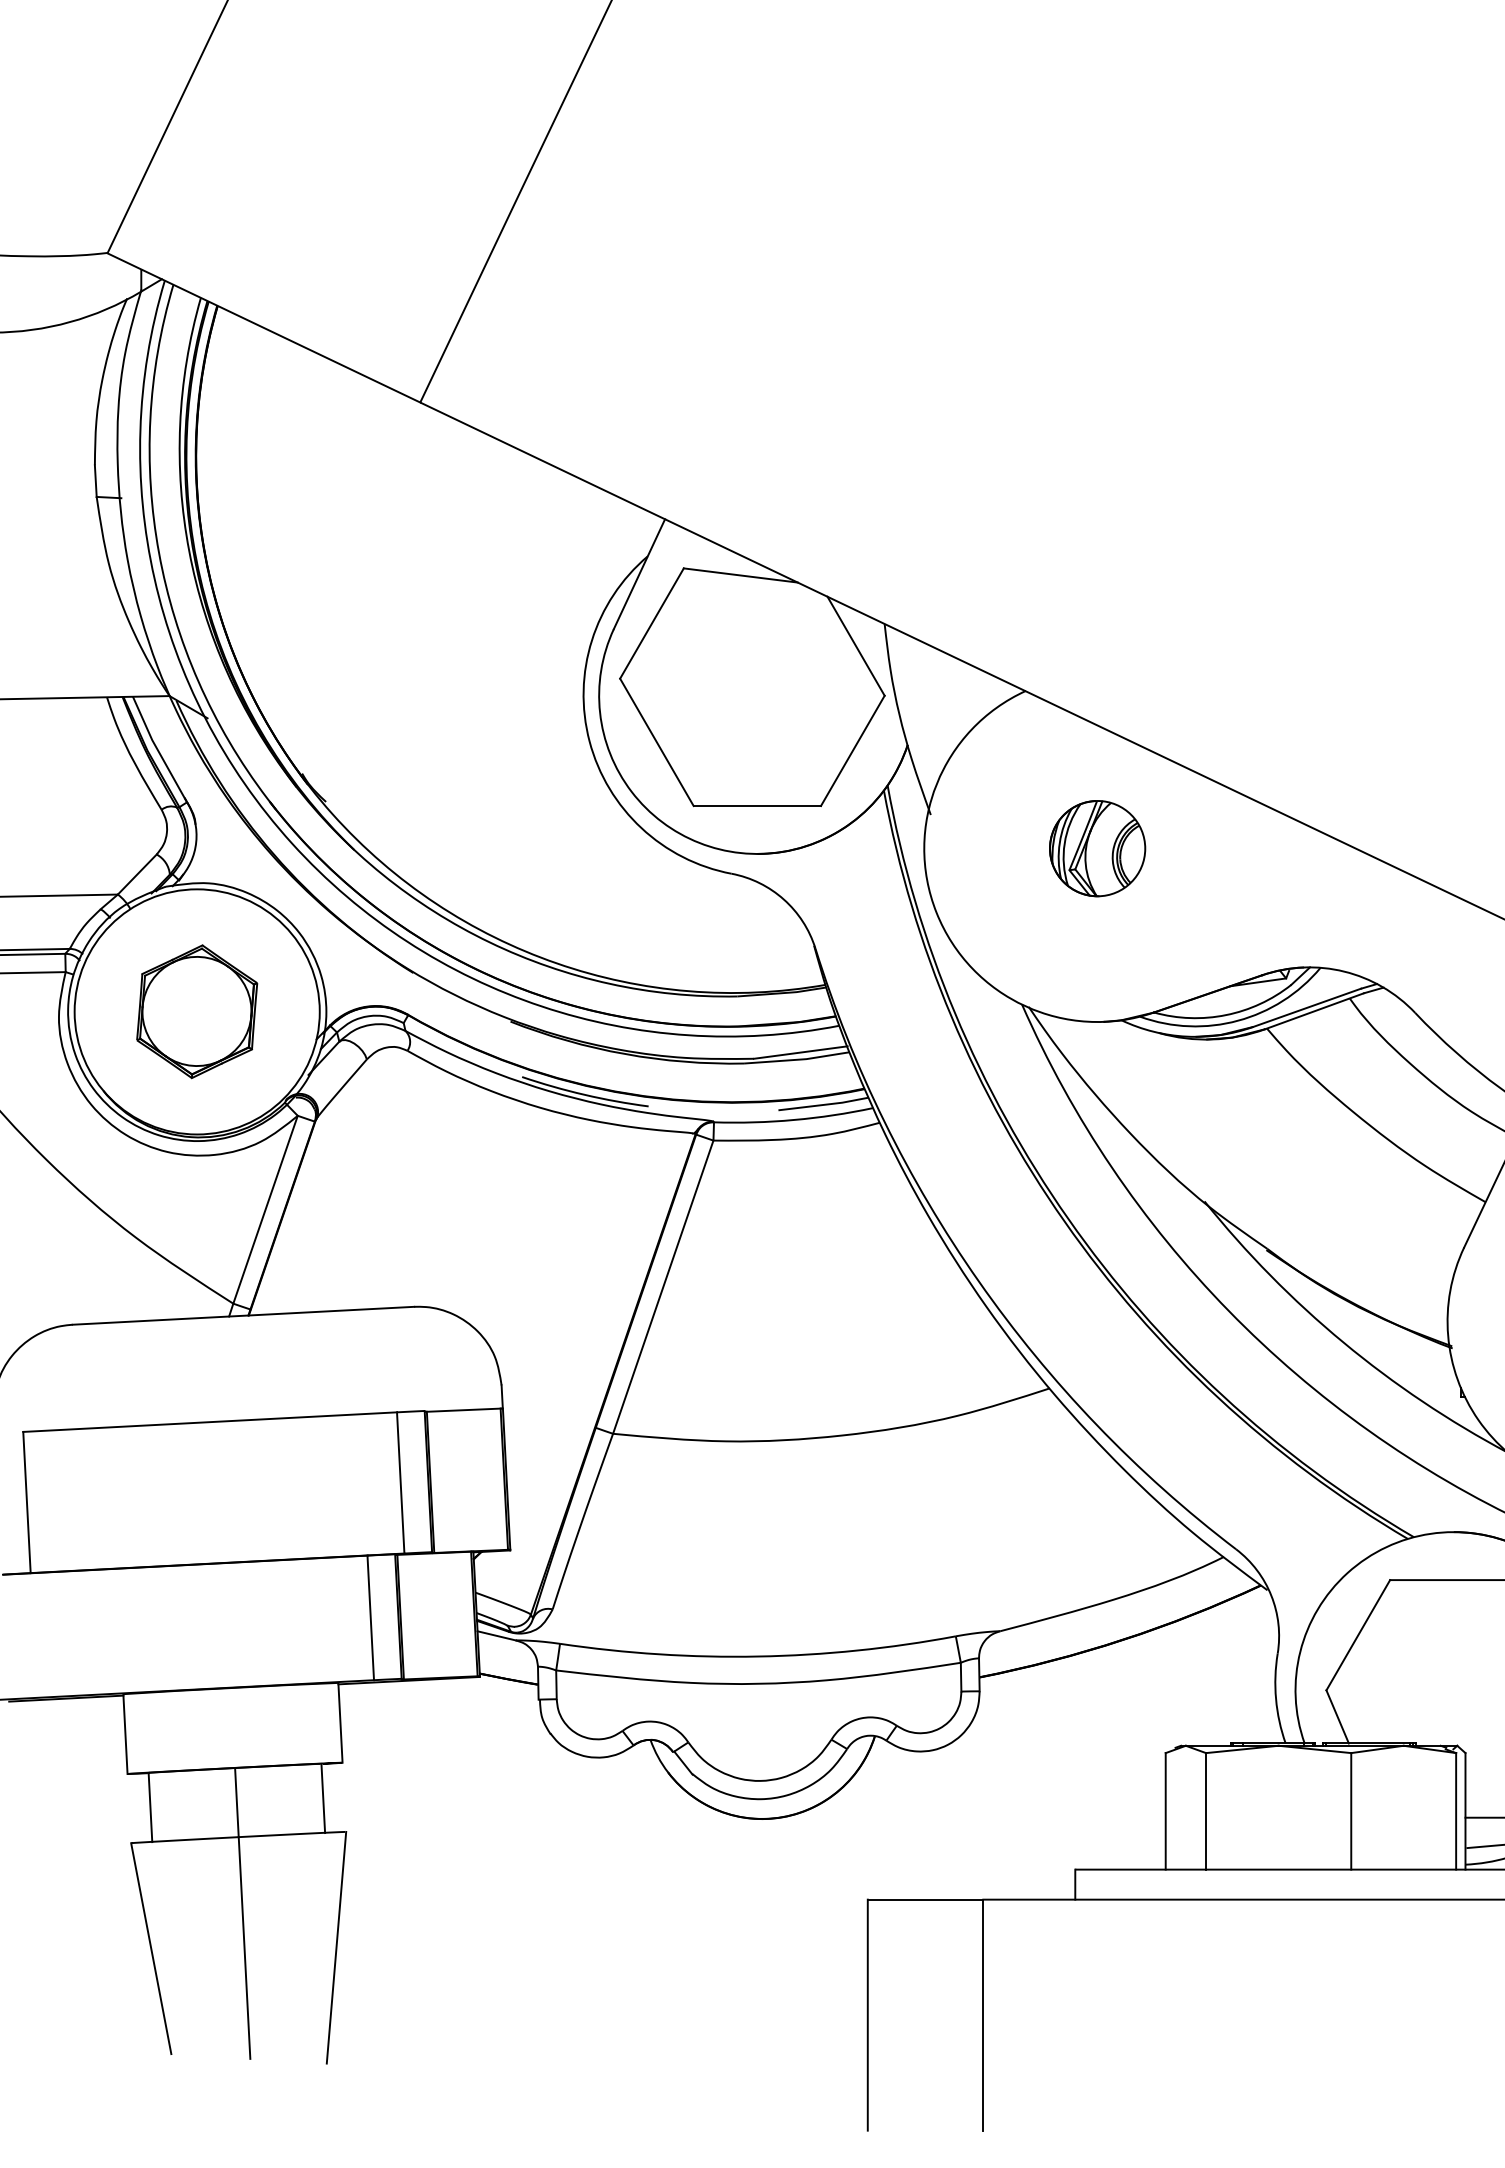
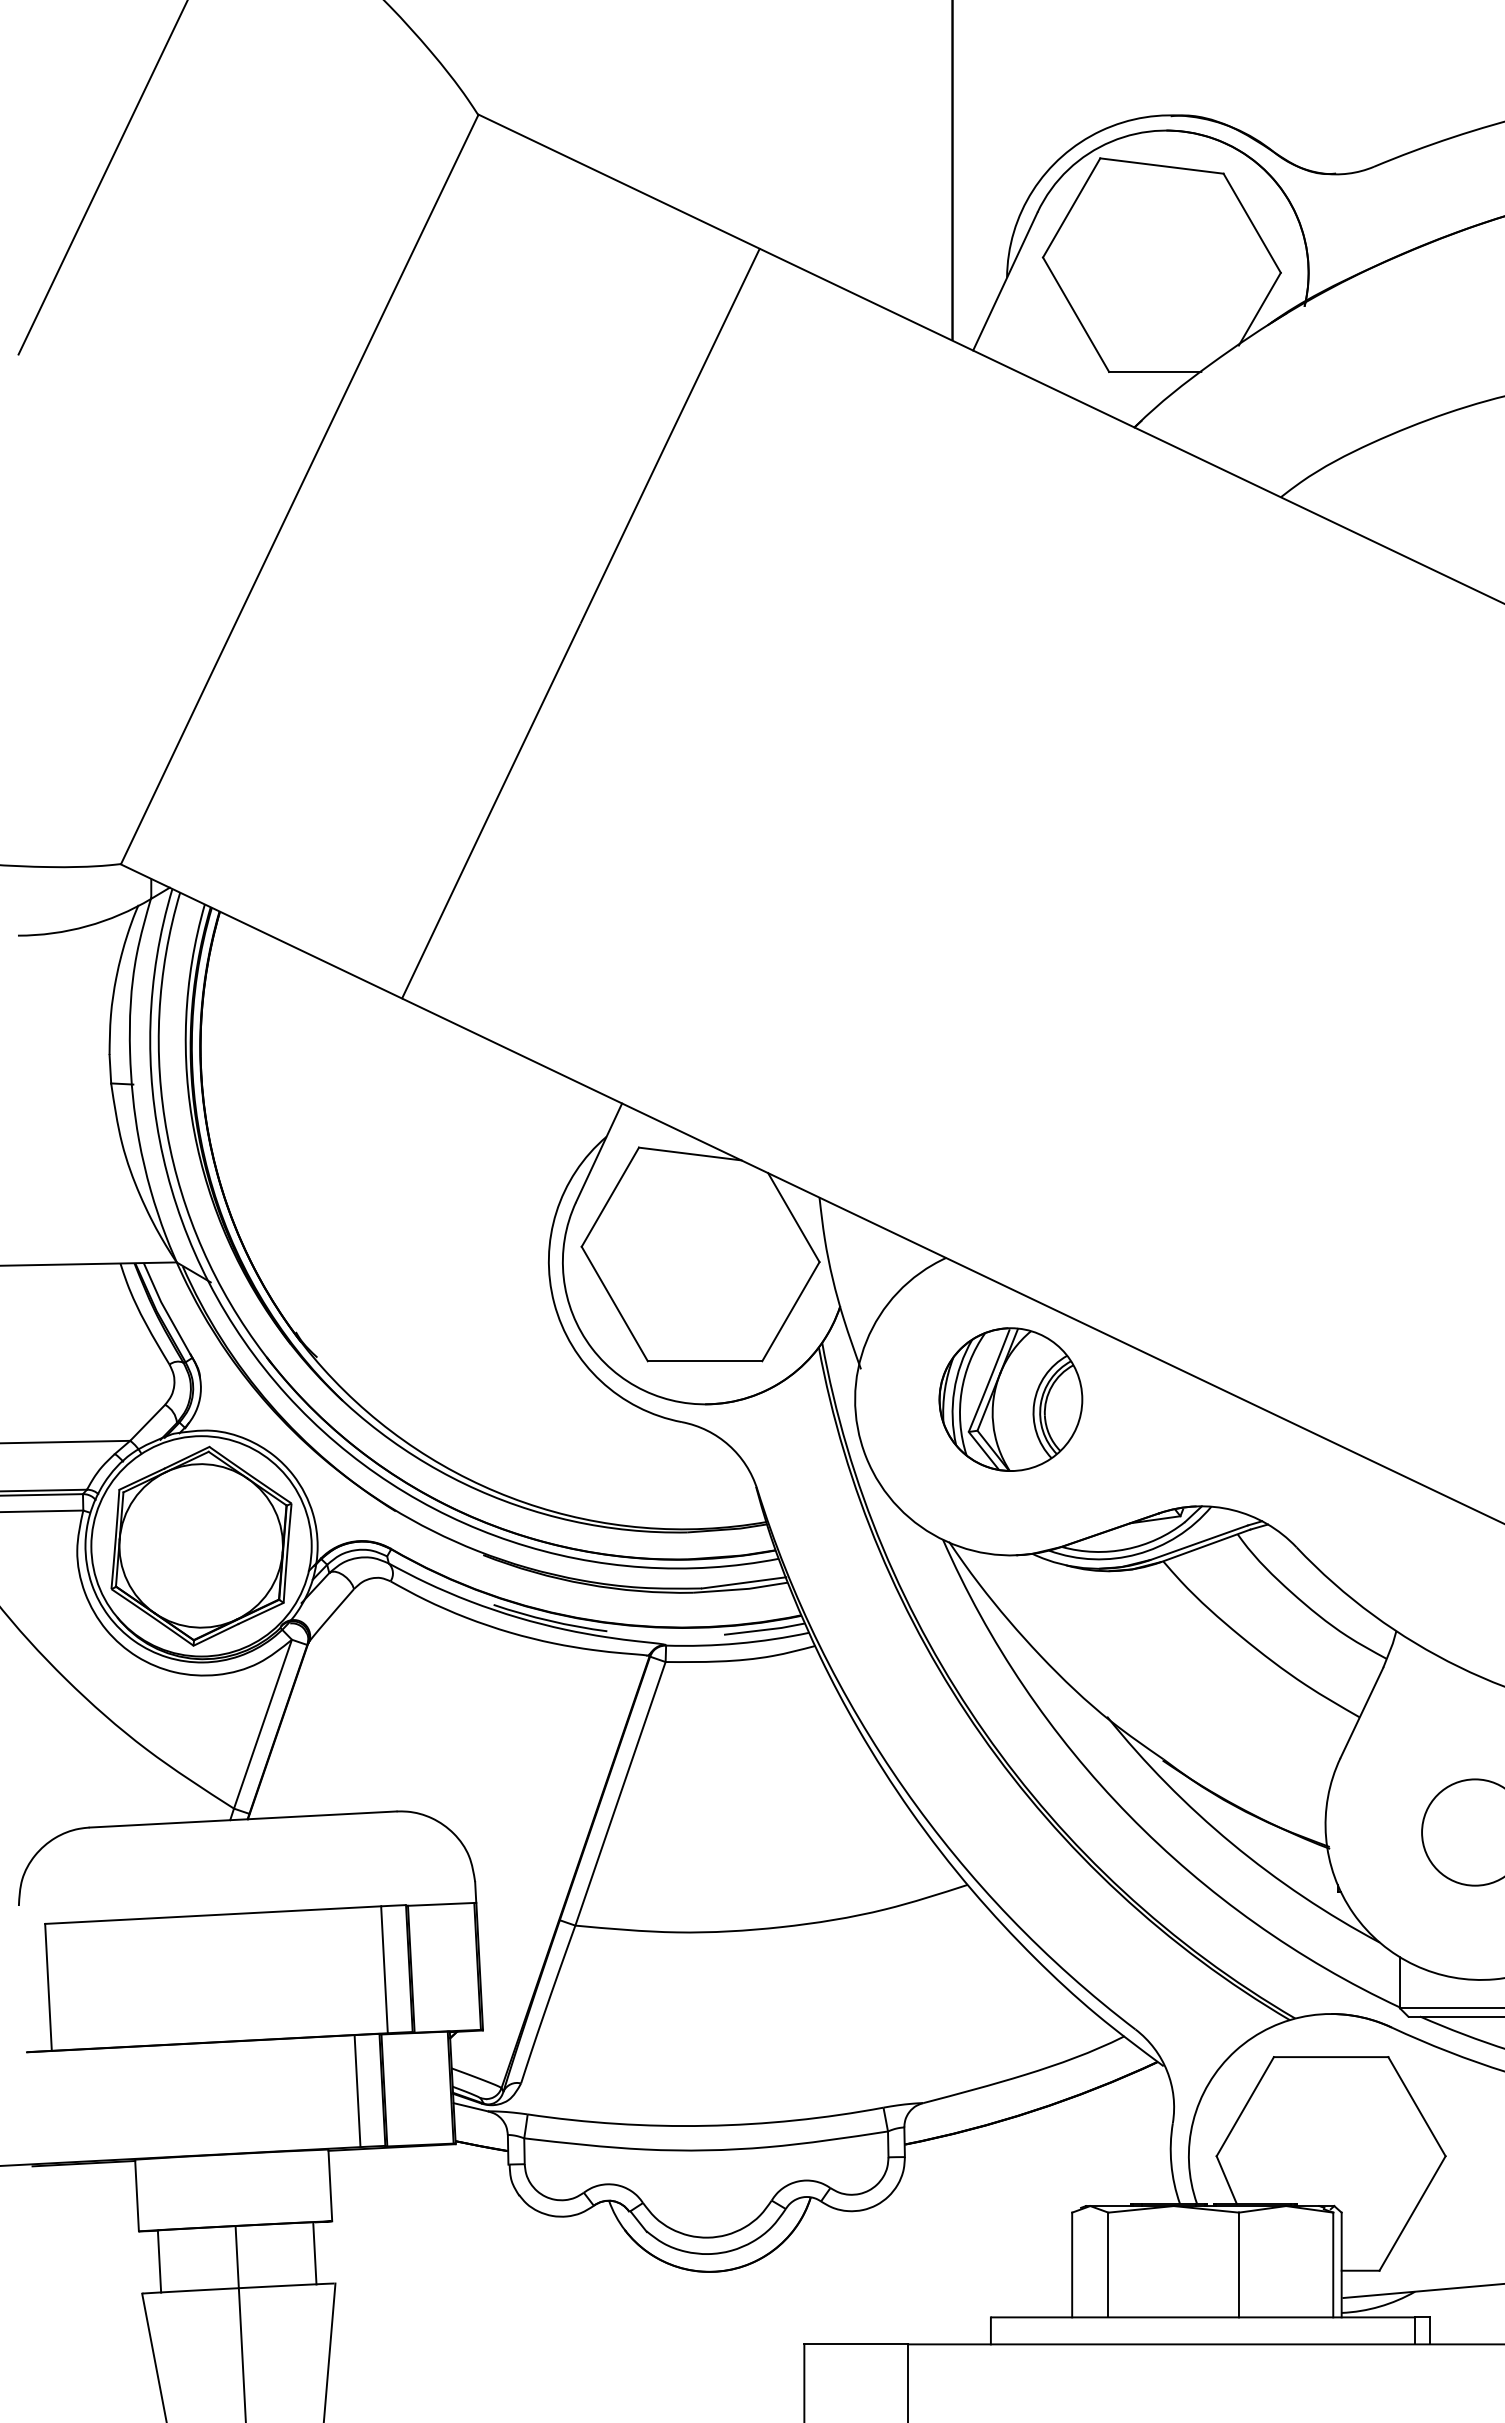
part: (1097, 848) -> (1010, 1399), size x1.67
part: (197, 1010) -> (201, 1545), size x1.67

